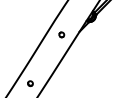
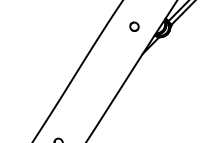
part: (61, 34) -> (134, 26), moved

